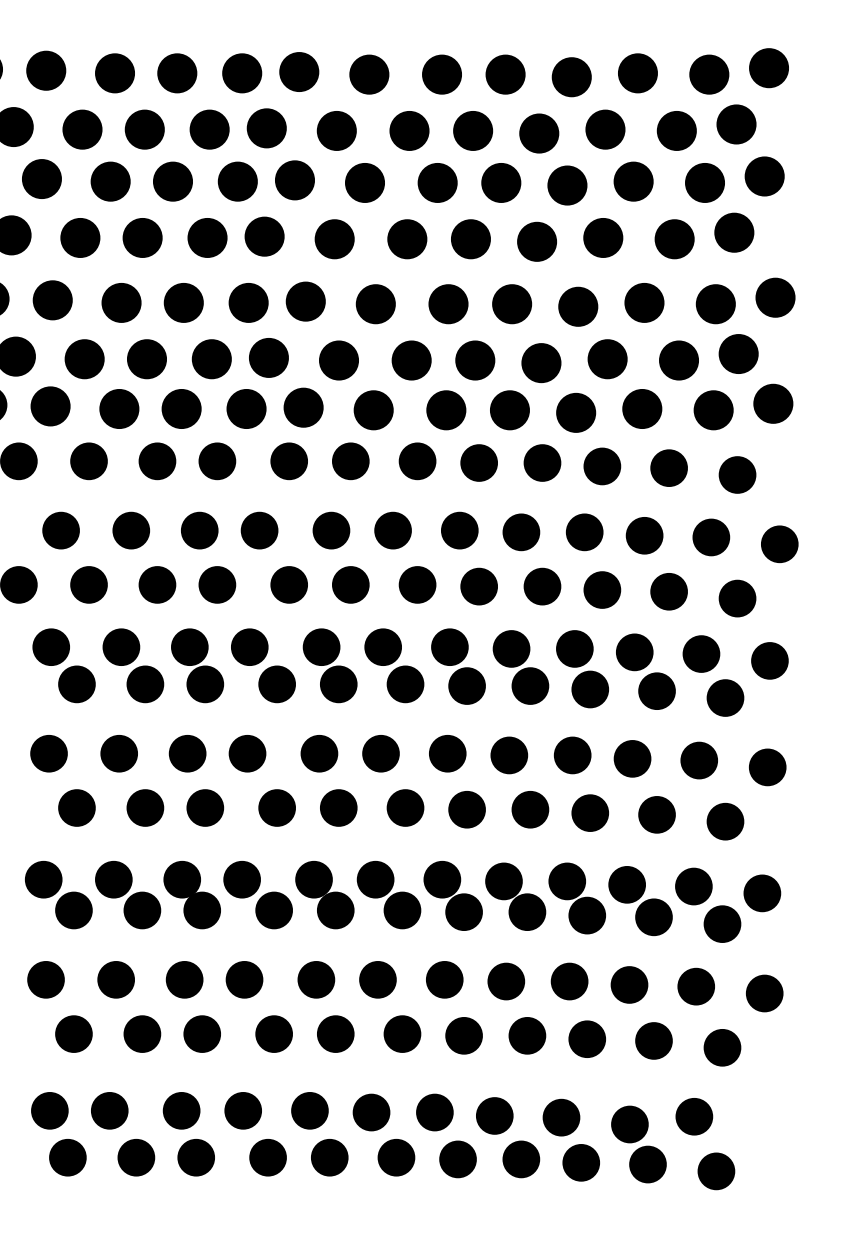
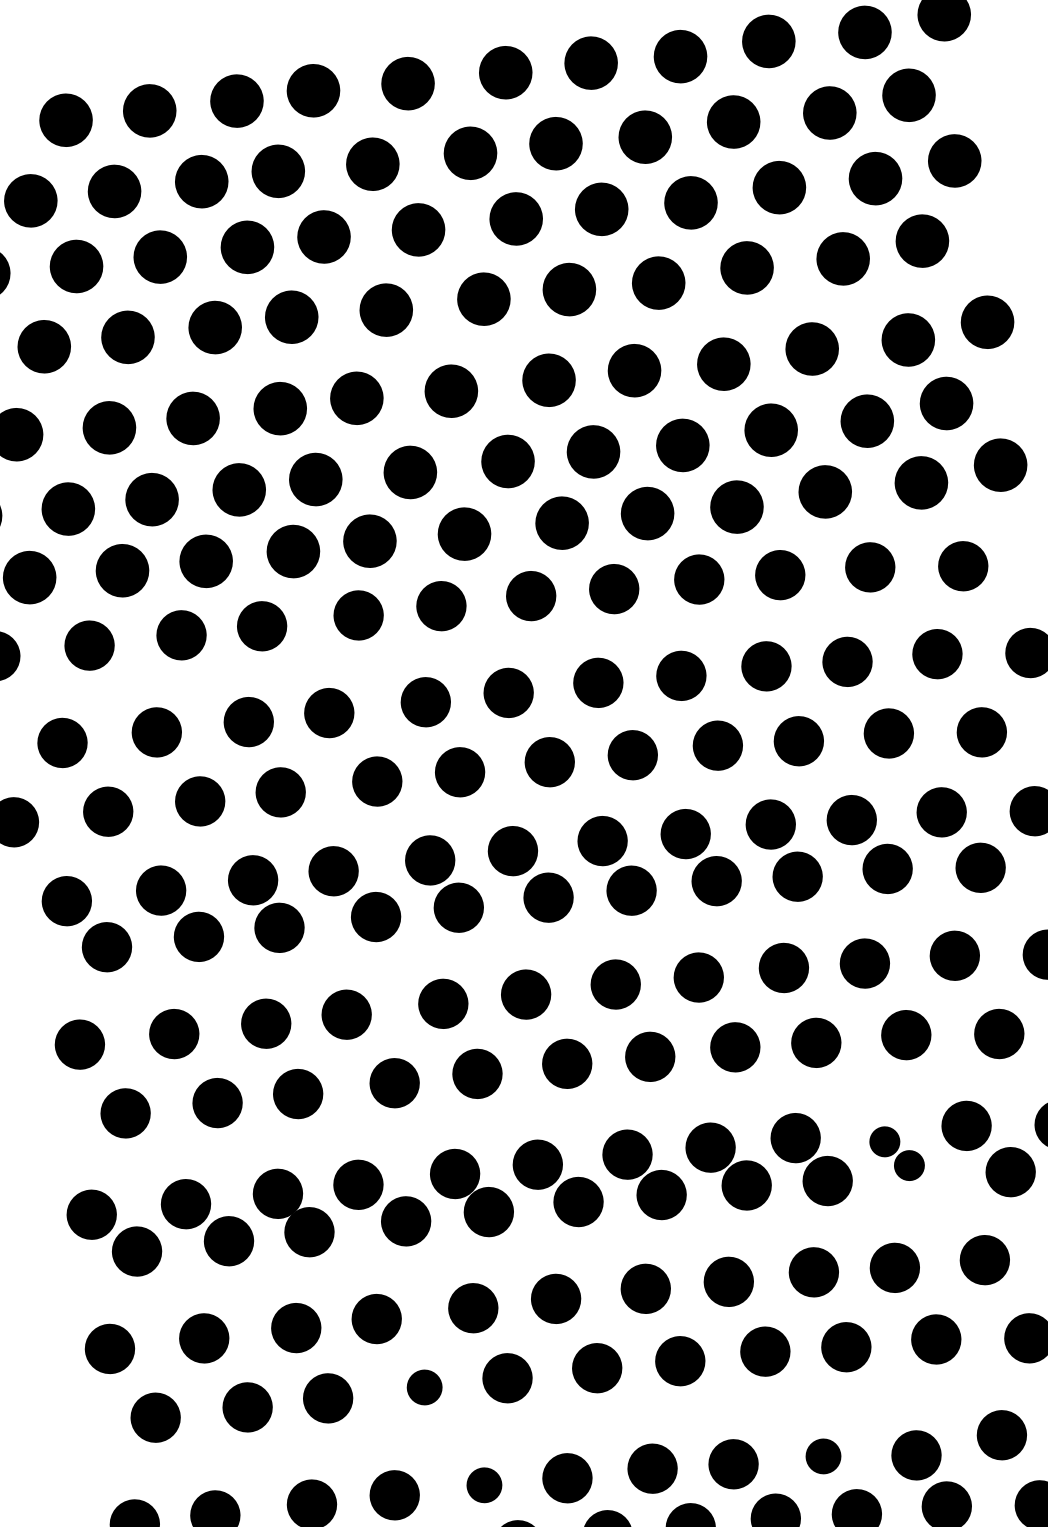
part: (640, 901) -> (897, 1154), size x0.6
part: (273, 1033) -> (423, 1386), size x0.7
part: (309, 1110) -> (483, 1484), size x0.7
part: (561, 1117) -> (823, 1456), size x0.7

